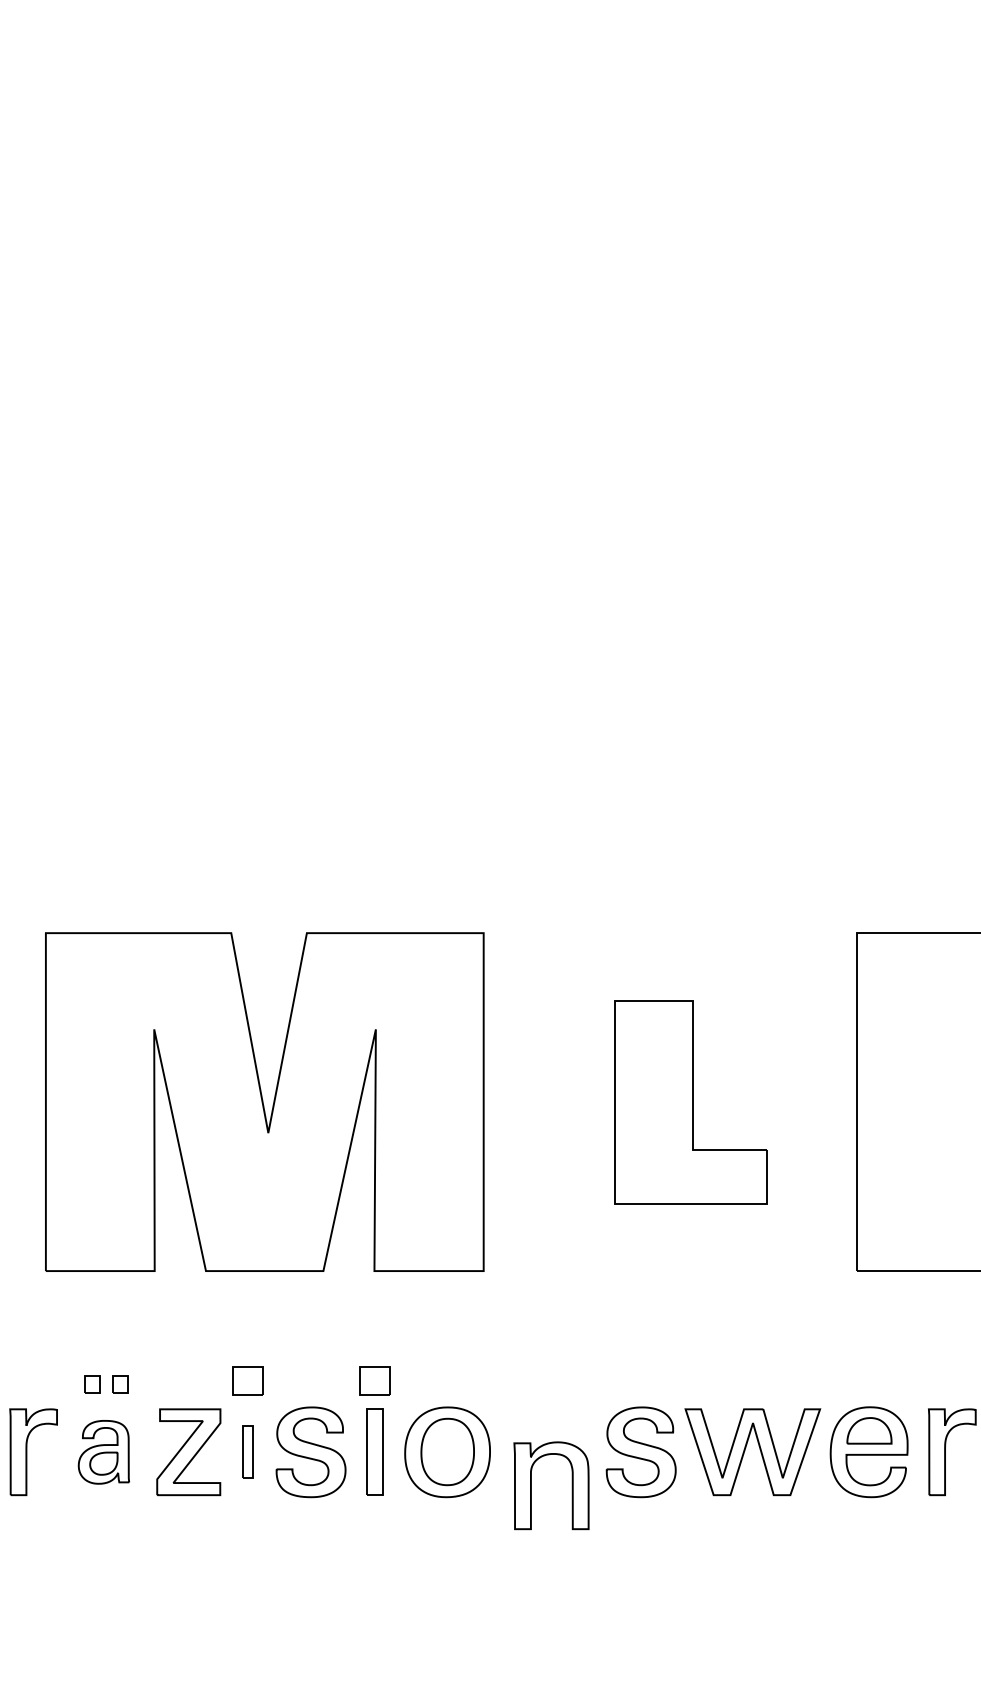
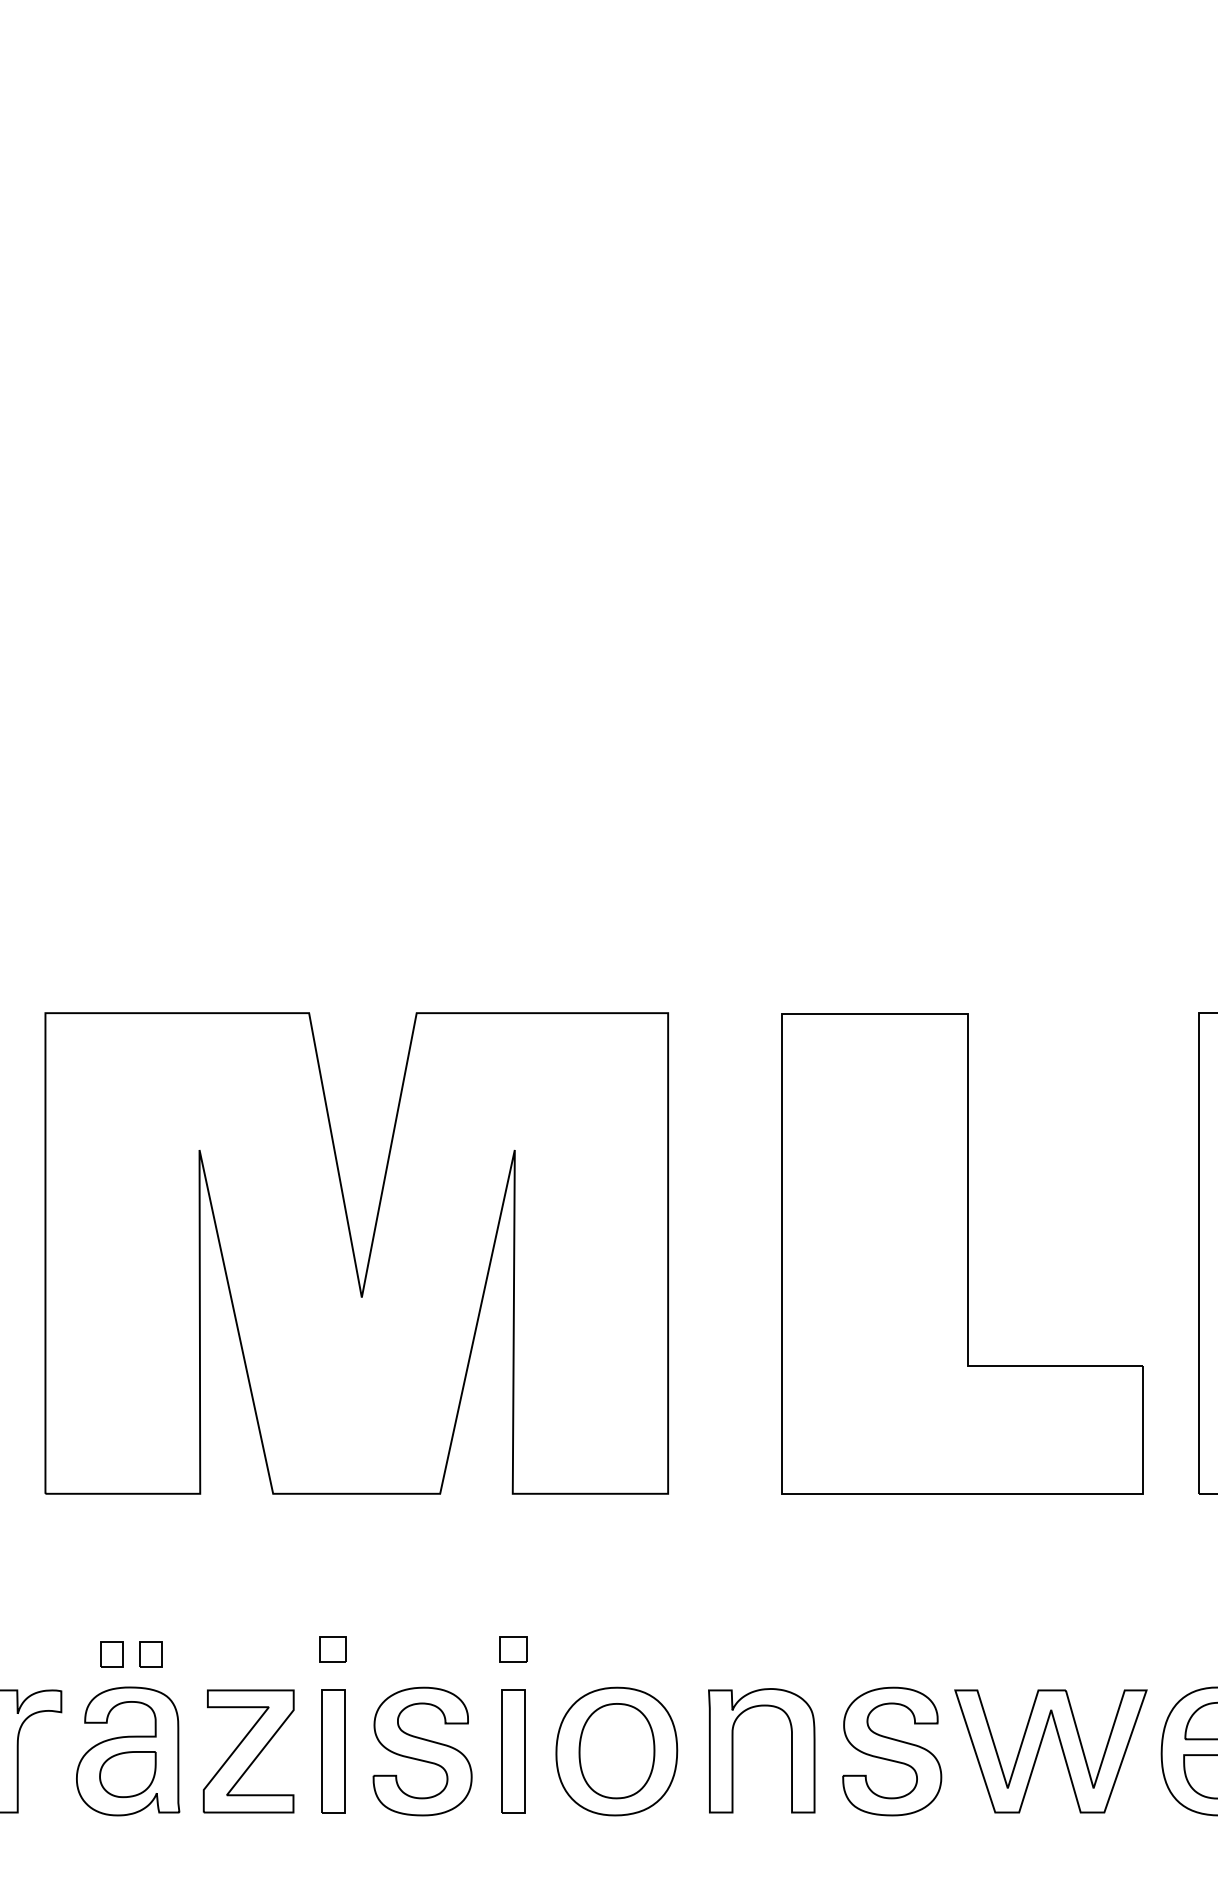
part: (690, 1102) -> (962, 1254), size x1.67
part: (247, 1380) -> (332, 1649), size x0.62
part: (374, 1380) -> (512, 1649), size x0.62
part: (247, 1451) -> (332, 1750), size x1.67
part: (103, 1452) -> (127, 1751), size x1.43
part: (531, 1485) -> (733, 1750), moved

